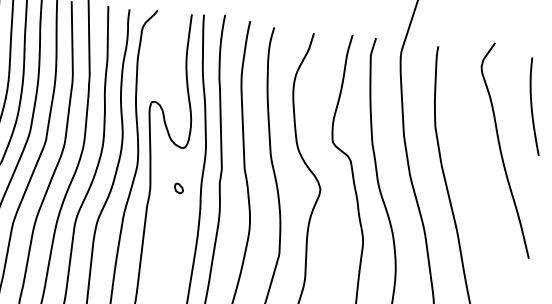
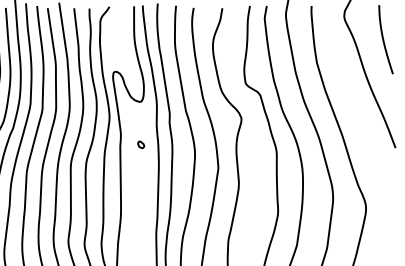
part: (179, 188) -> (141, 144), moved

